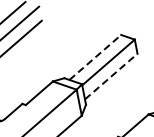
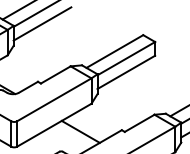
line: (94, 57) -> (114, 51), dashed -> solid
line: (111, 76) -> (126, 72), dashed -> solid

